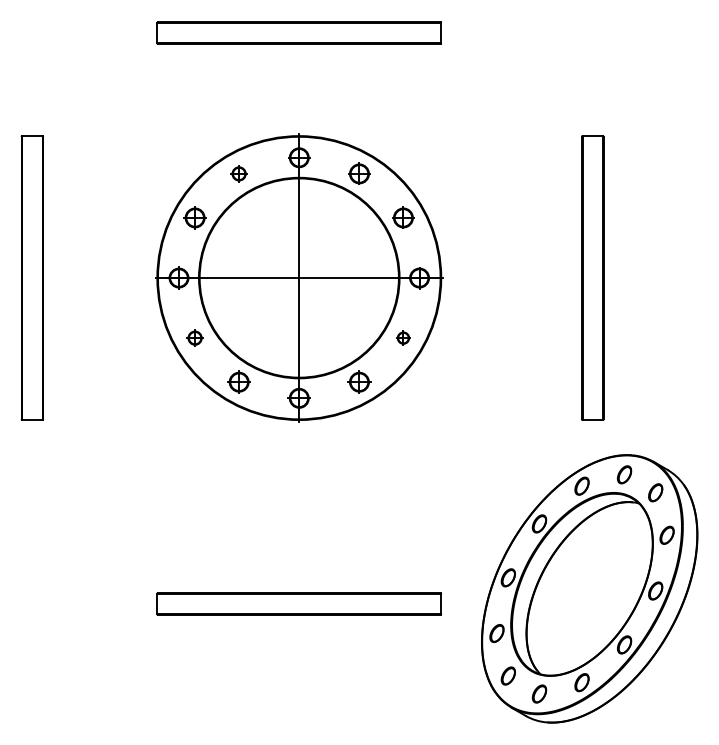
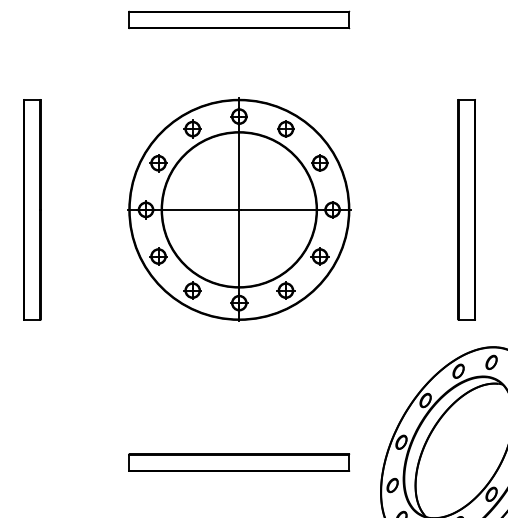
part: (238, 173) -> (192, 128), size x1.43
part: (194, 337) -> (158, 255), size x1.43
part: (403, 337) -> (320, 255), size x1.67

